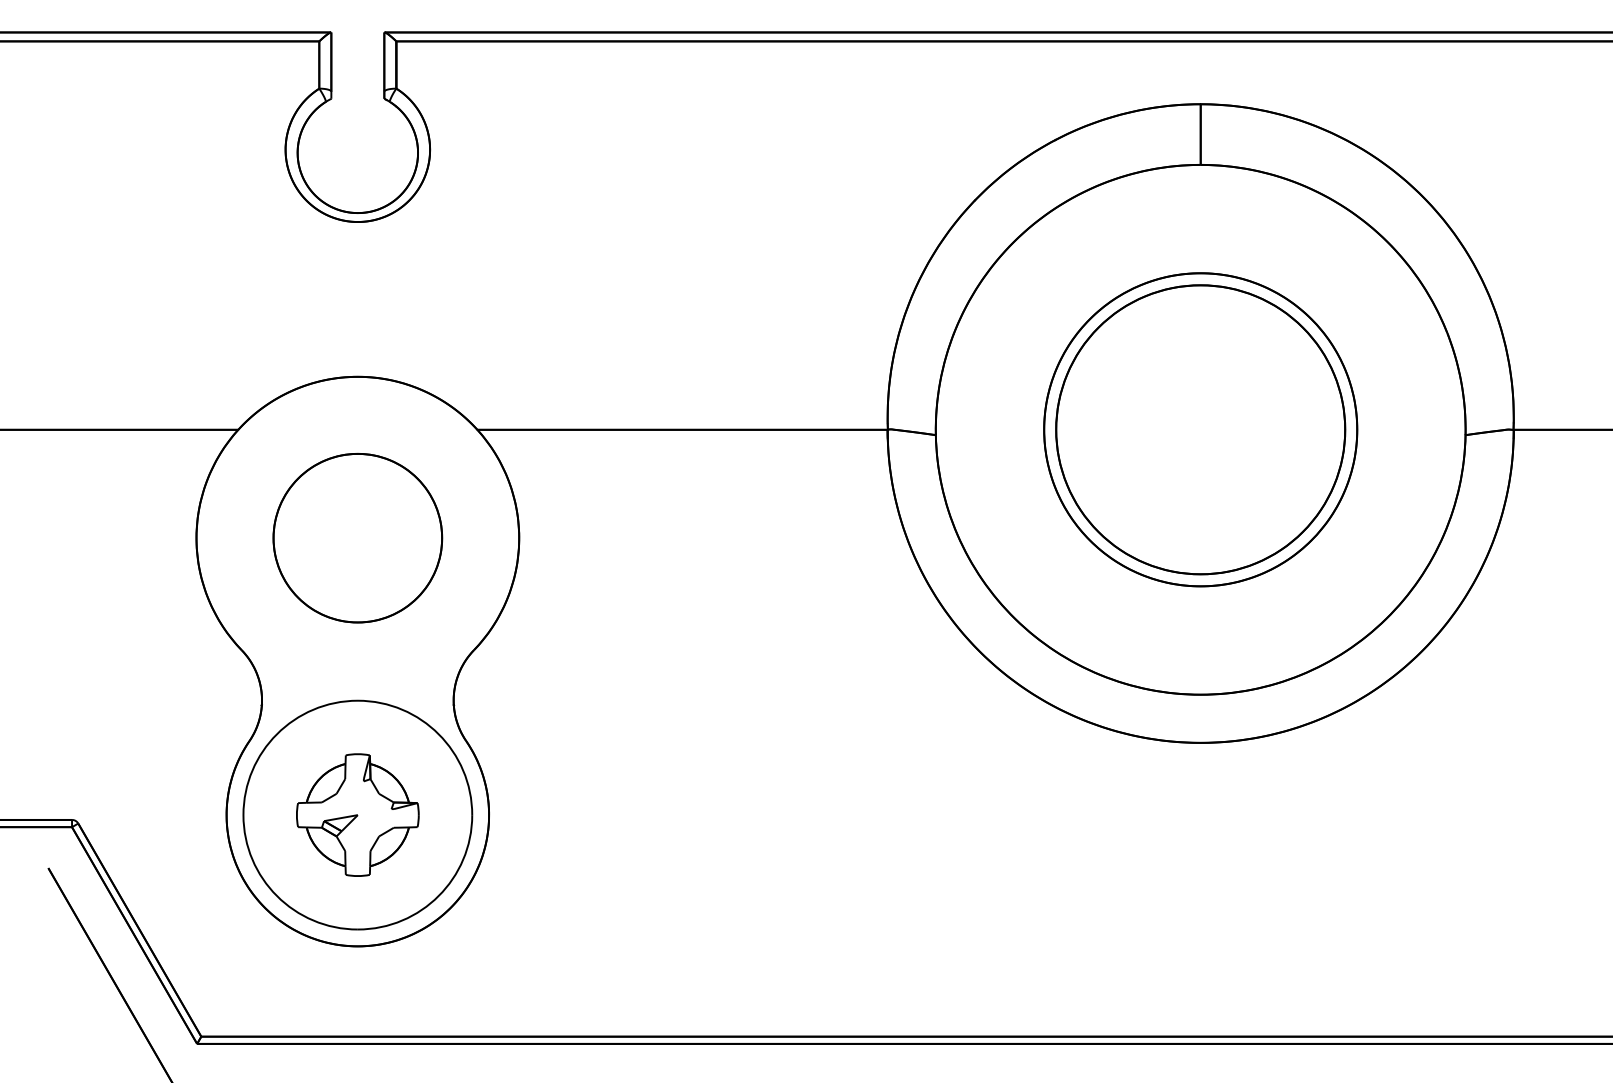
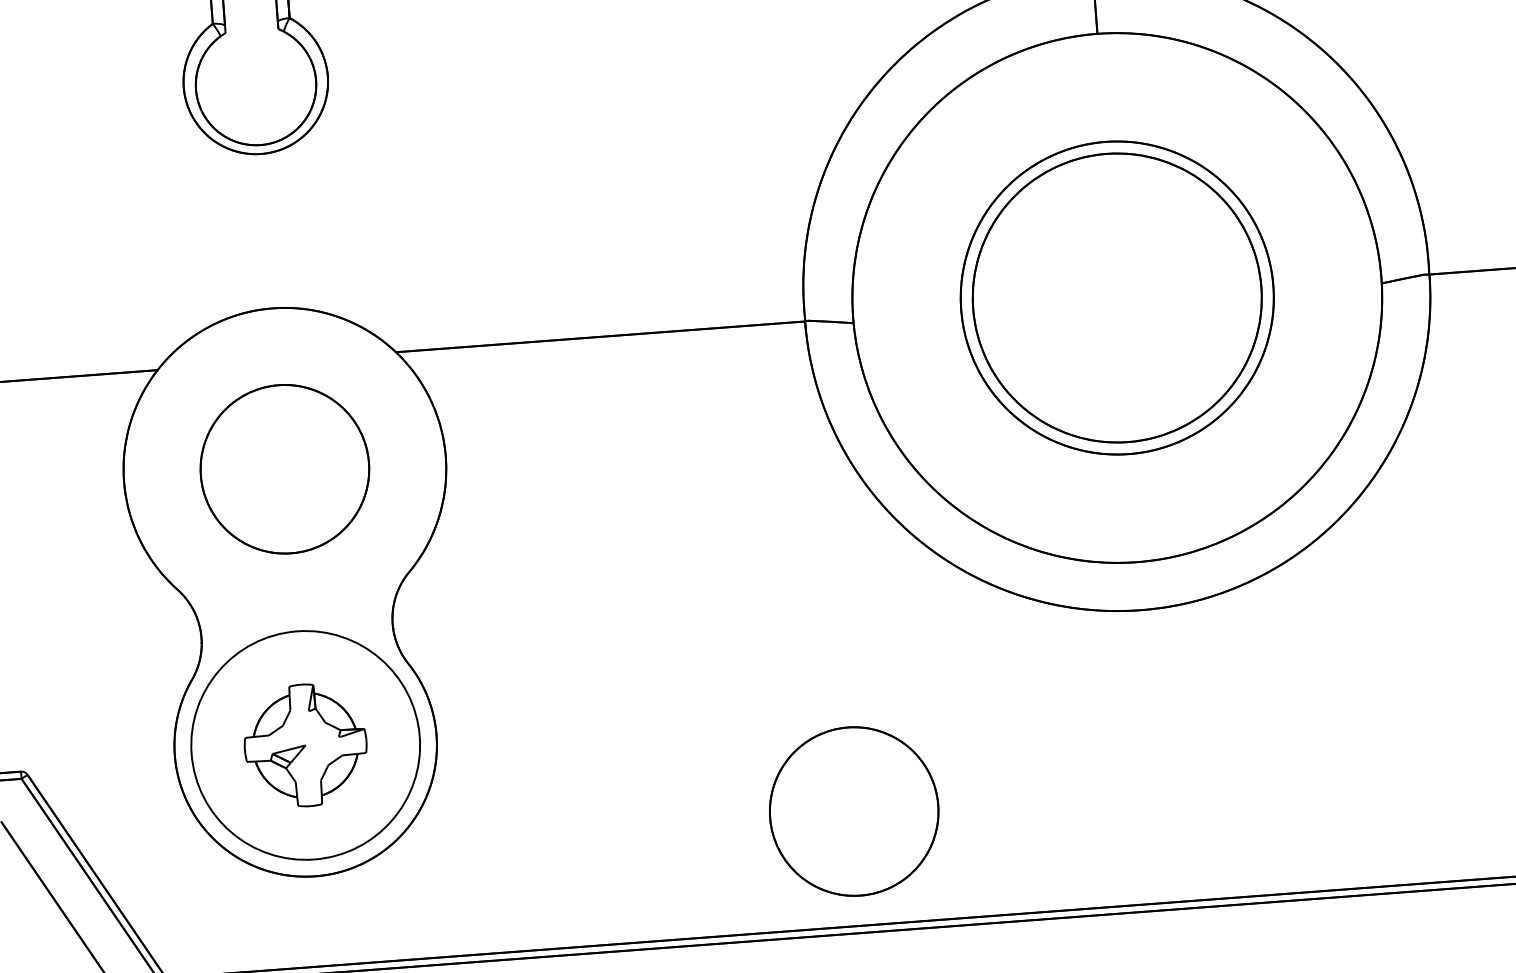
part: (899, 922) -> (853, 811), added

